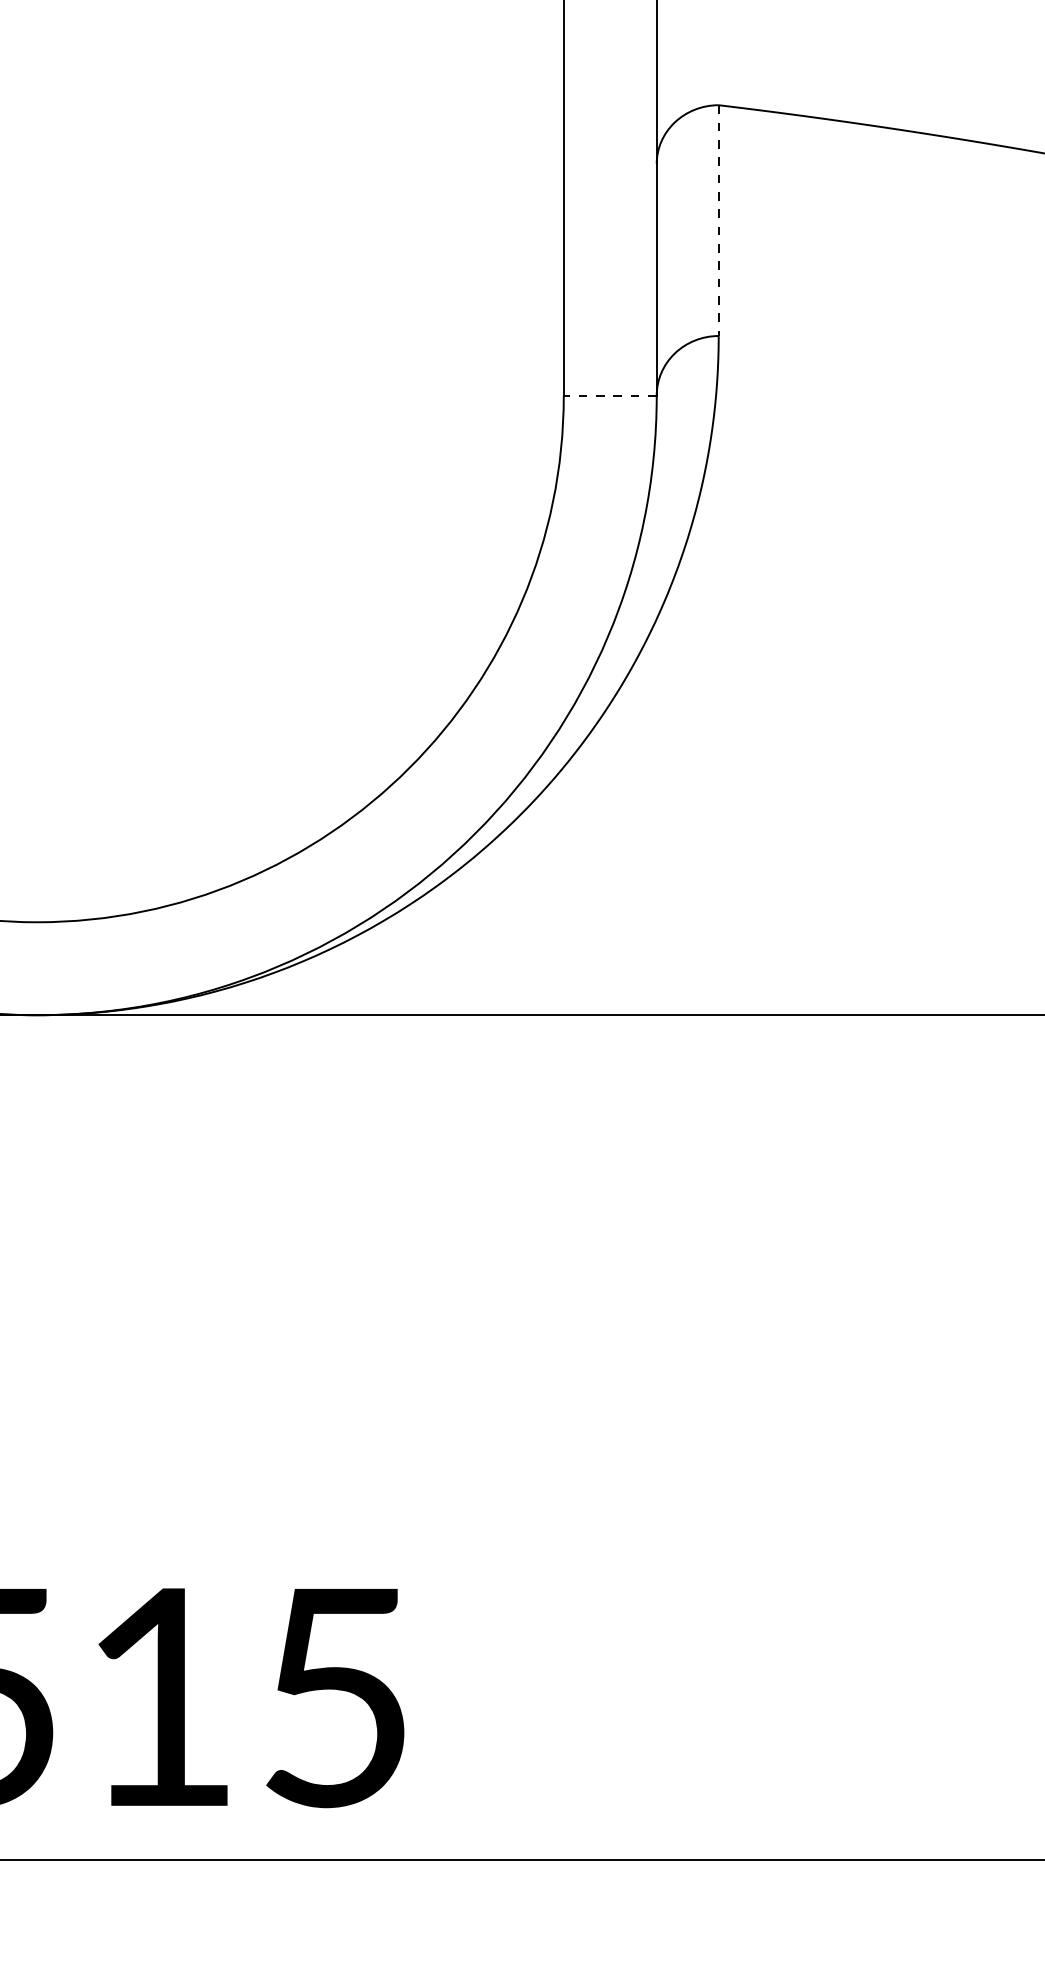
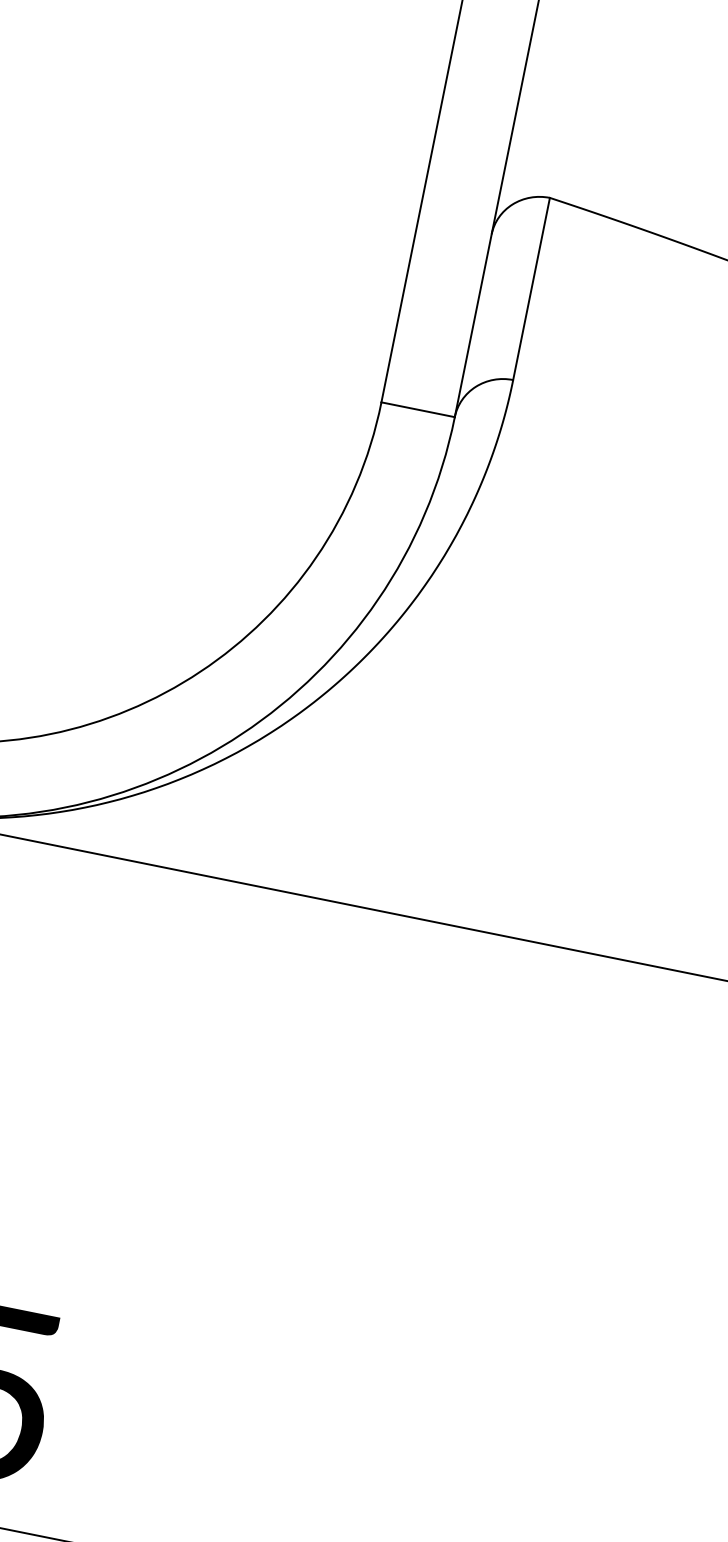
line: (718, 221) -> (531, 289), dashed -> solid
line: (609, 395) -> (417, 409), dashed -> solid

